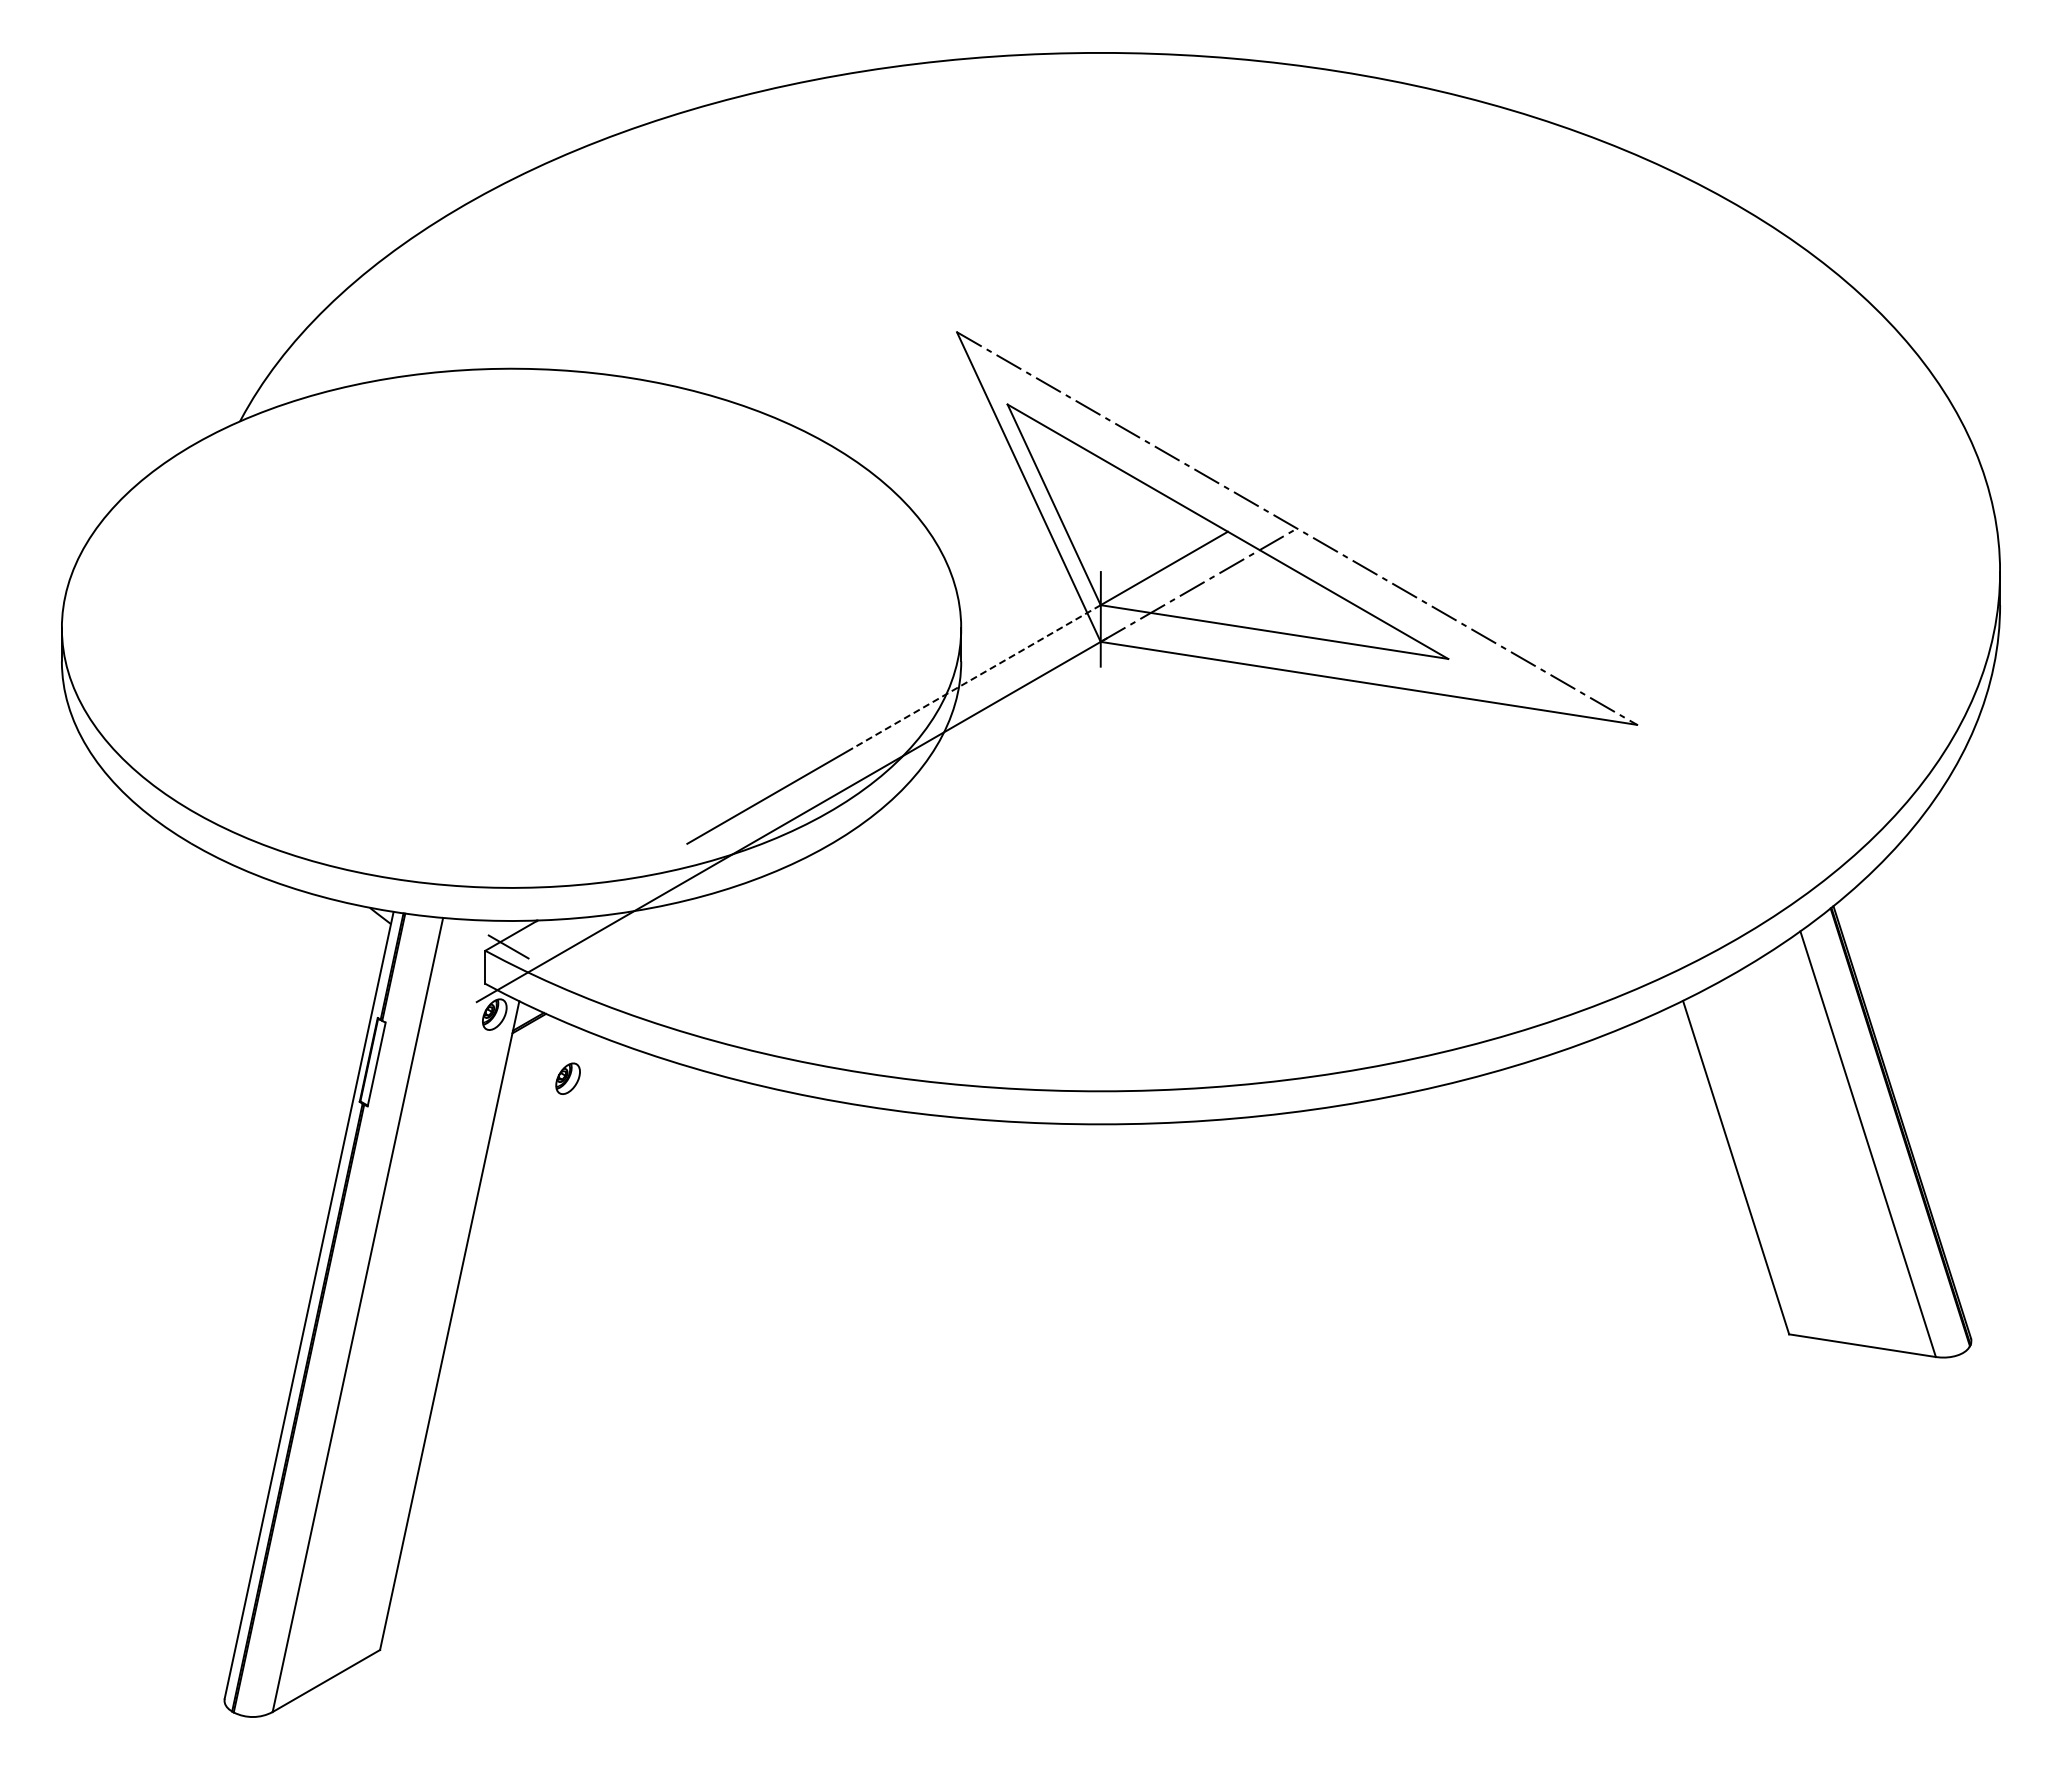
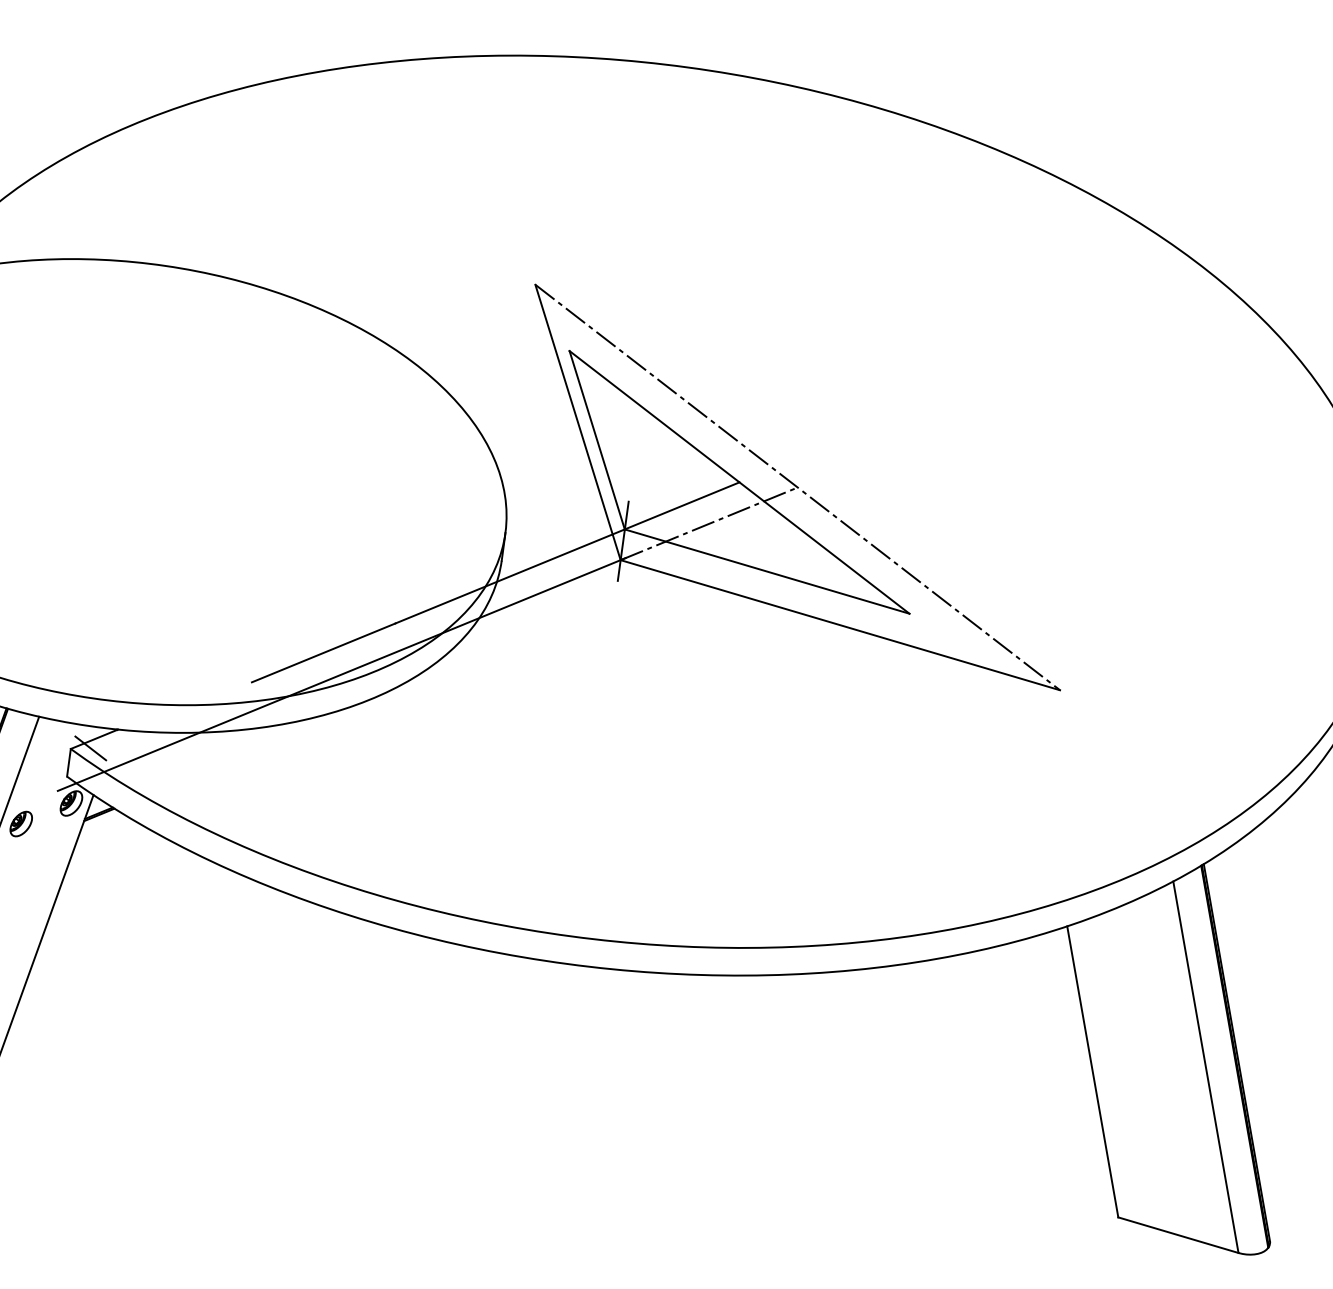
line: (973, 678) -> (510, 576), dashed -> solid
part: (567, 1078) -> (20, 823), moved

